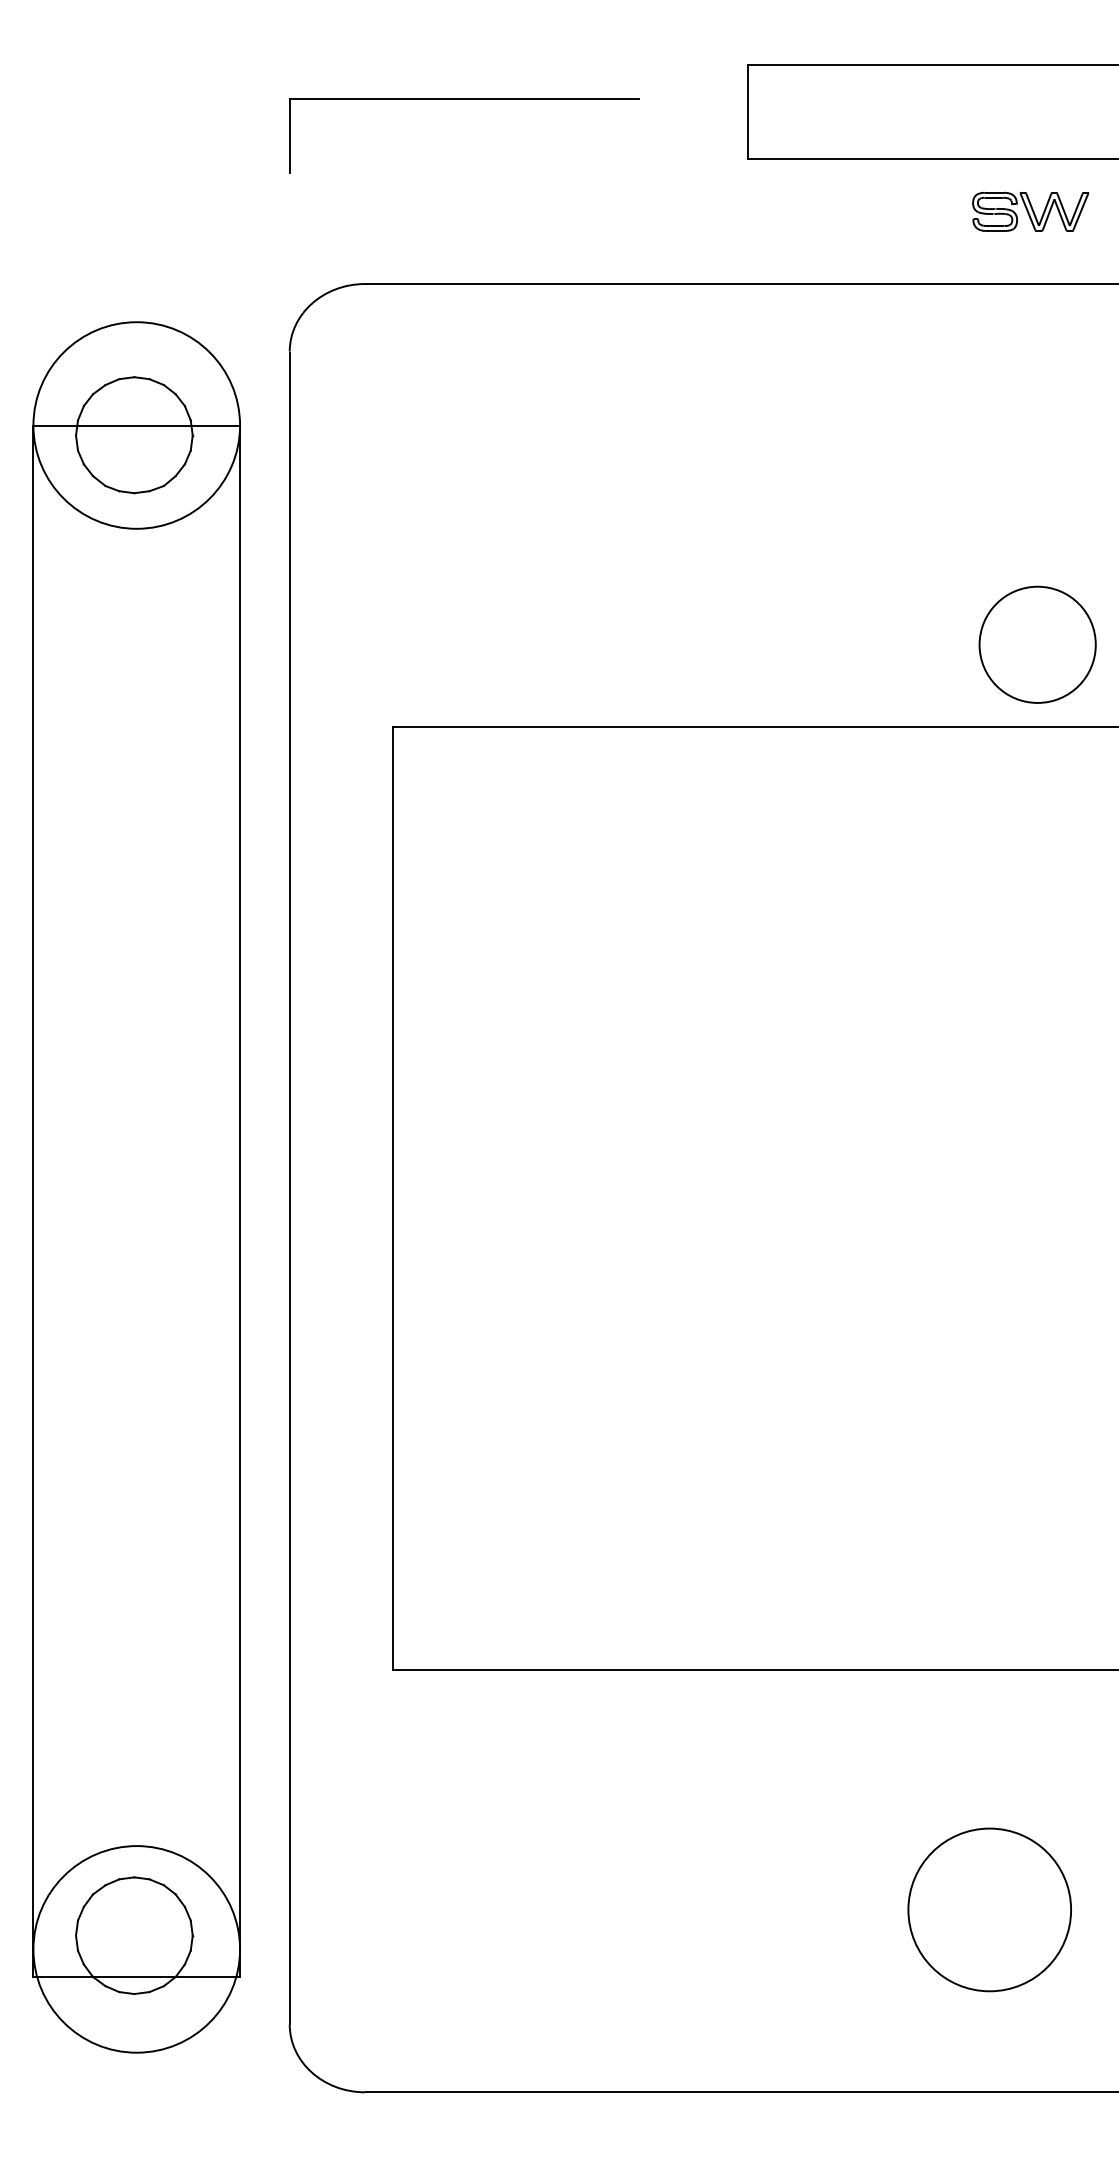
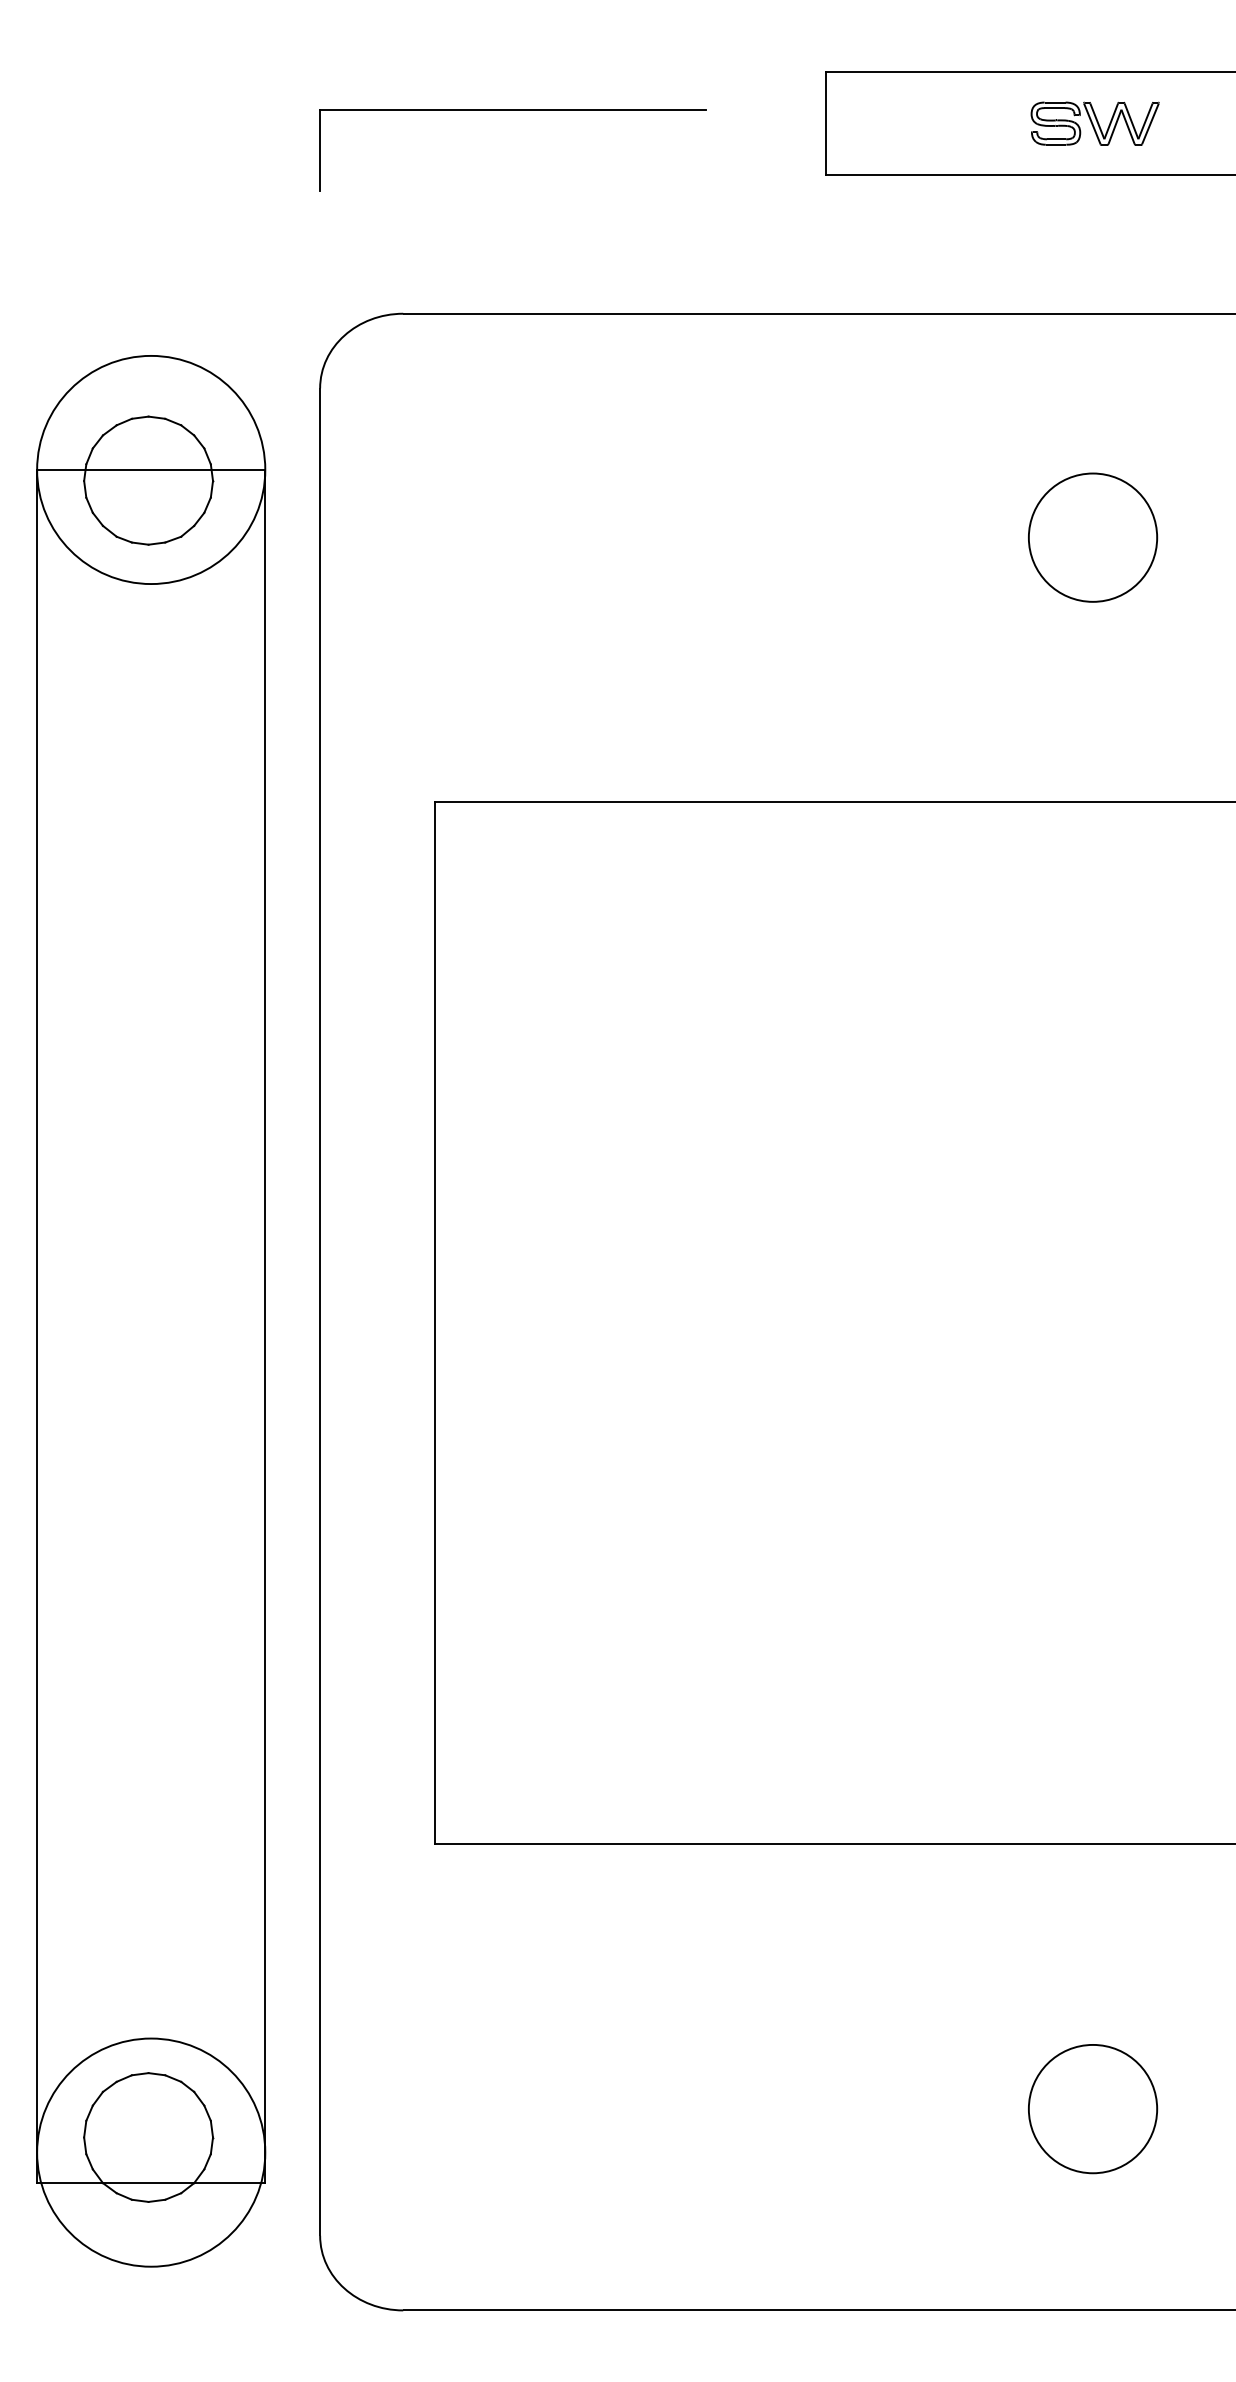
part: (1030, 211) -> (1095, 123), moved
part: (1037, 644) -> (1092, 537), moved
part: (989, 1909) -> (1092, 2108), size x0.71

